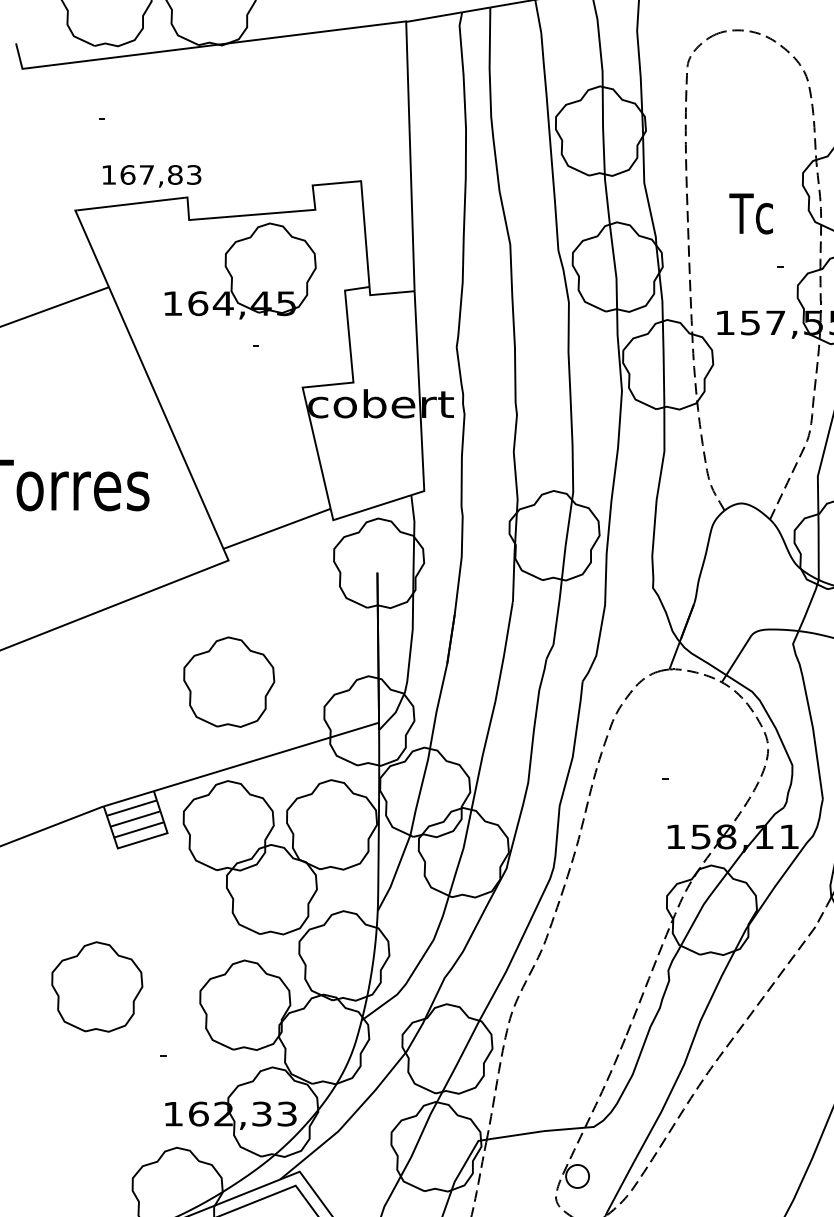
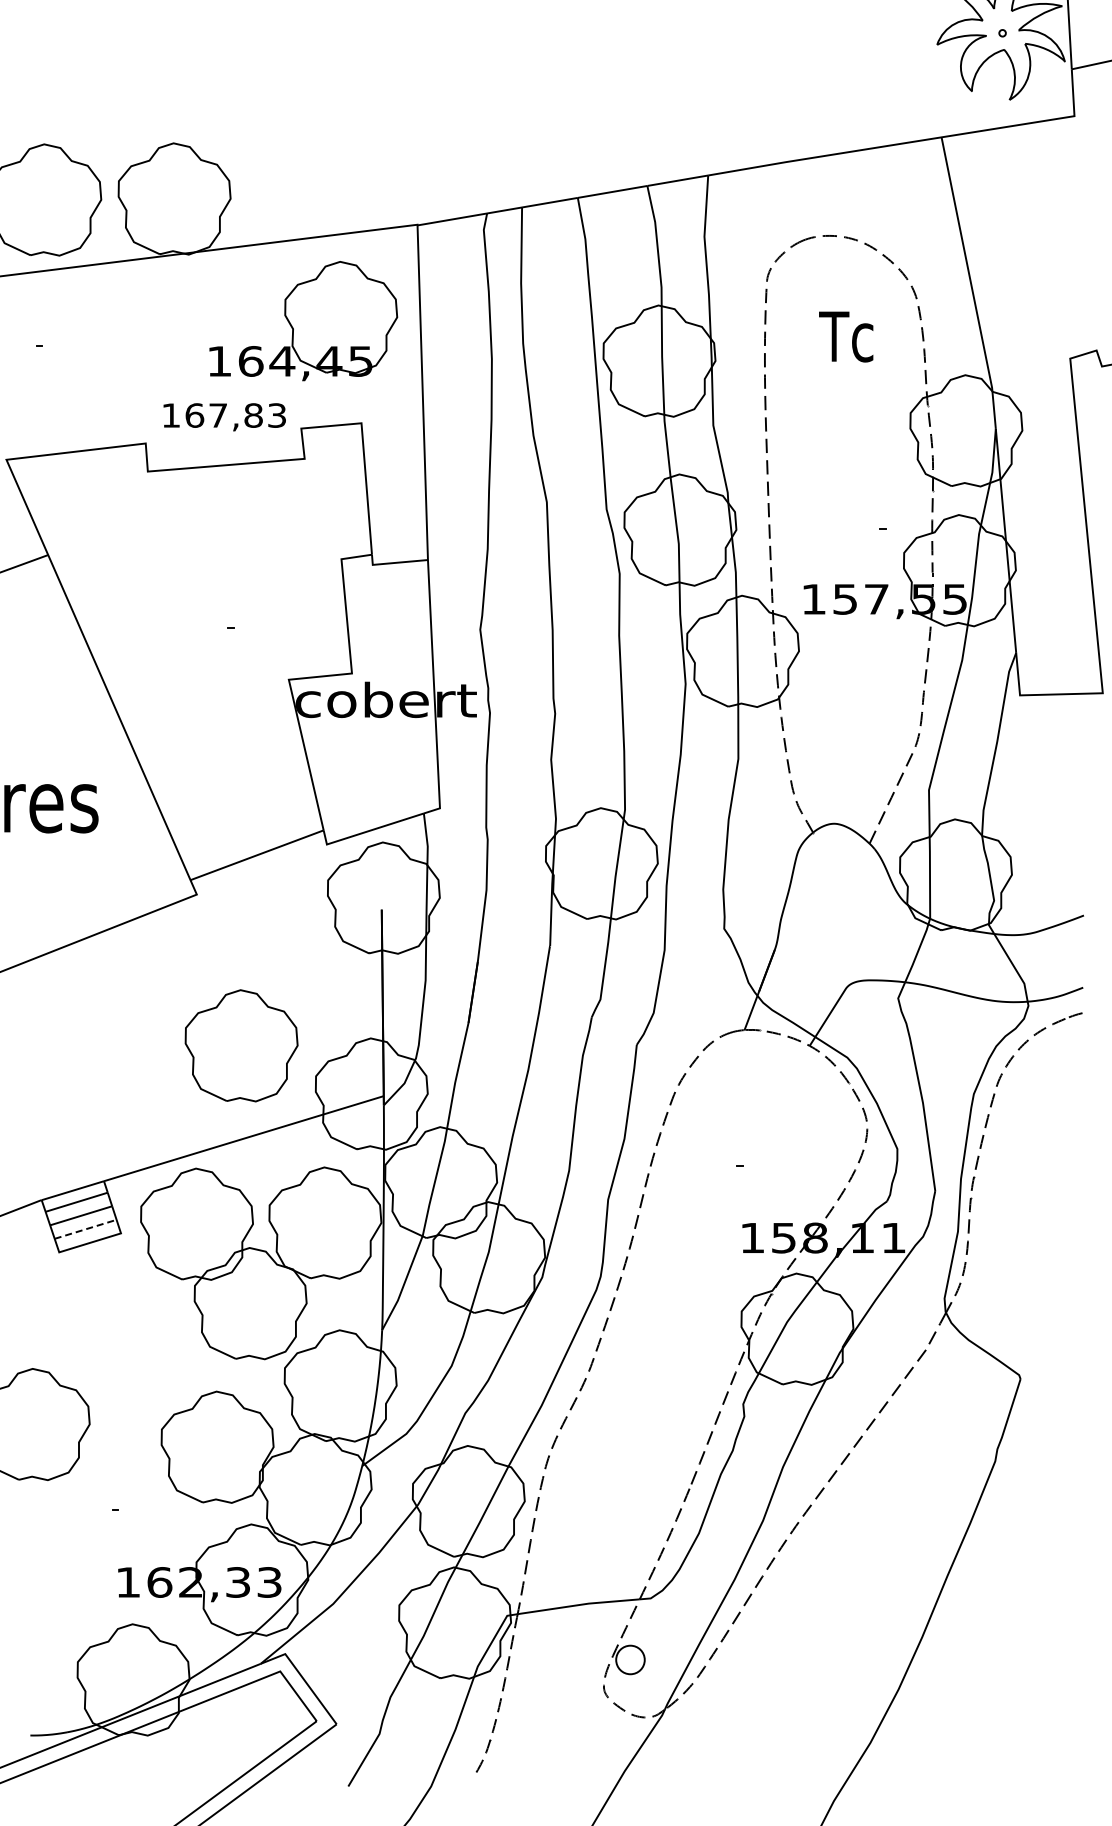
text: (151, 176) -> (224, 417), moved
text: (751, 213) -> (846, 336), moved
part: (240, 271) -> (303, 321), moved
part: (229, 681) -> (241, 1045), moved
line: (139, 830) -> (86, 1229), solid -> dashed

